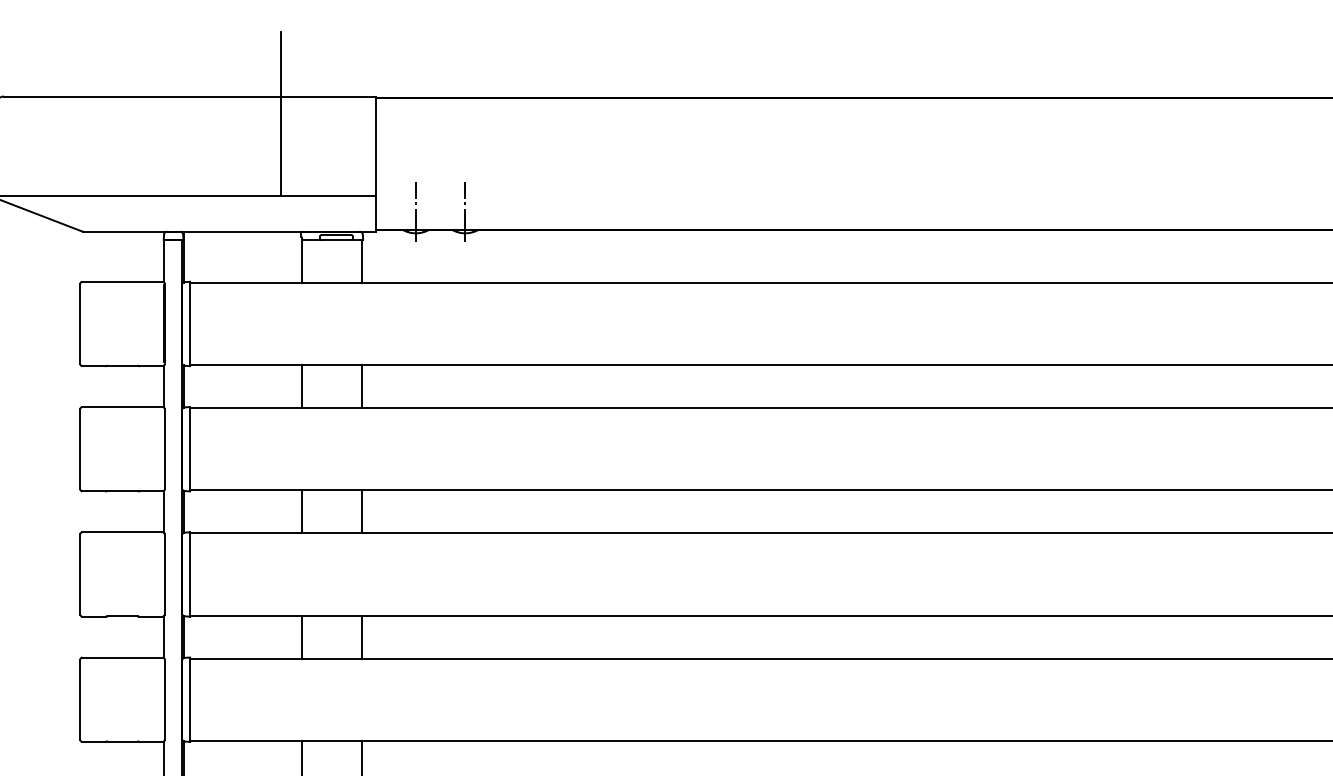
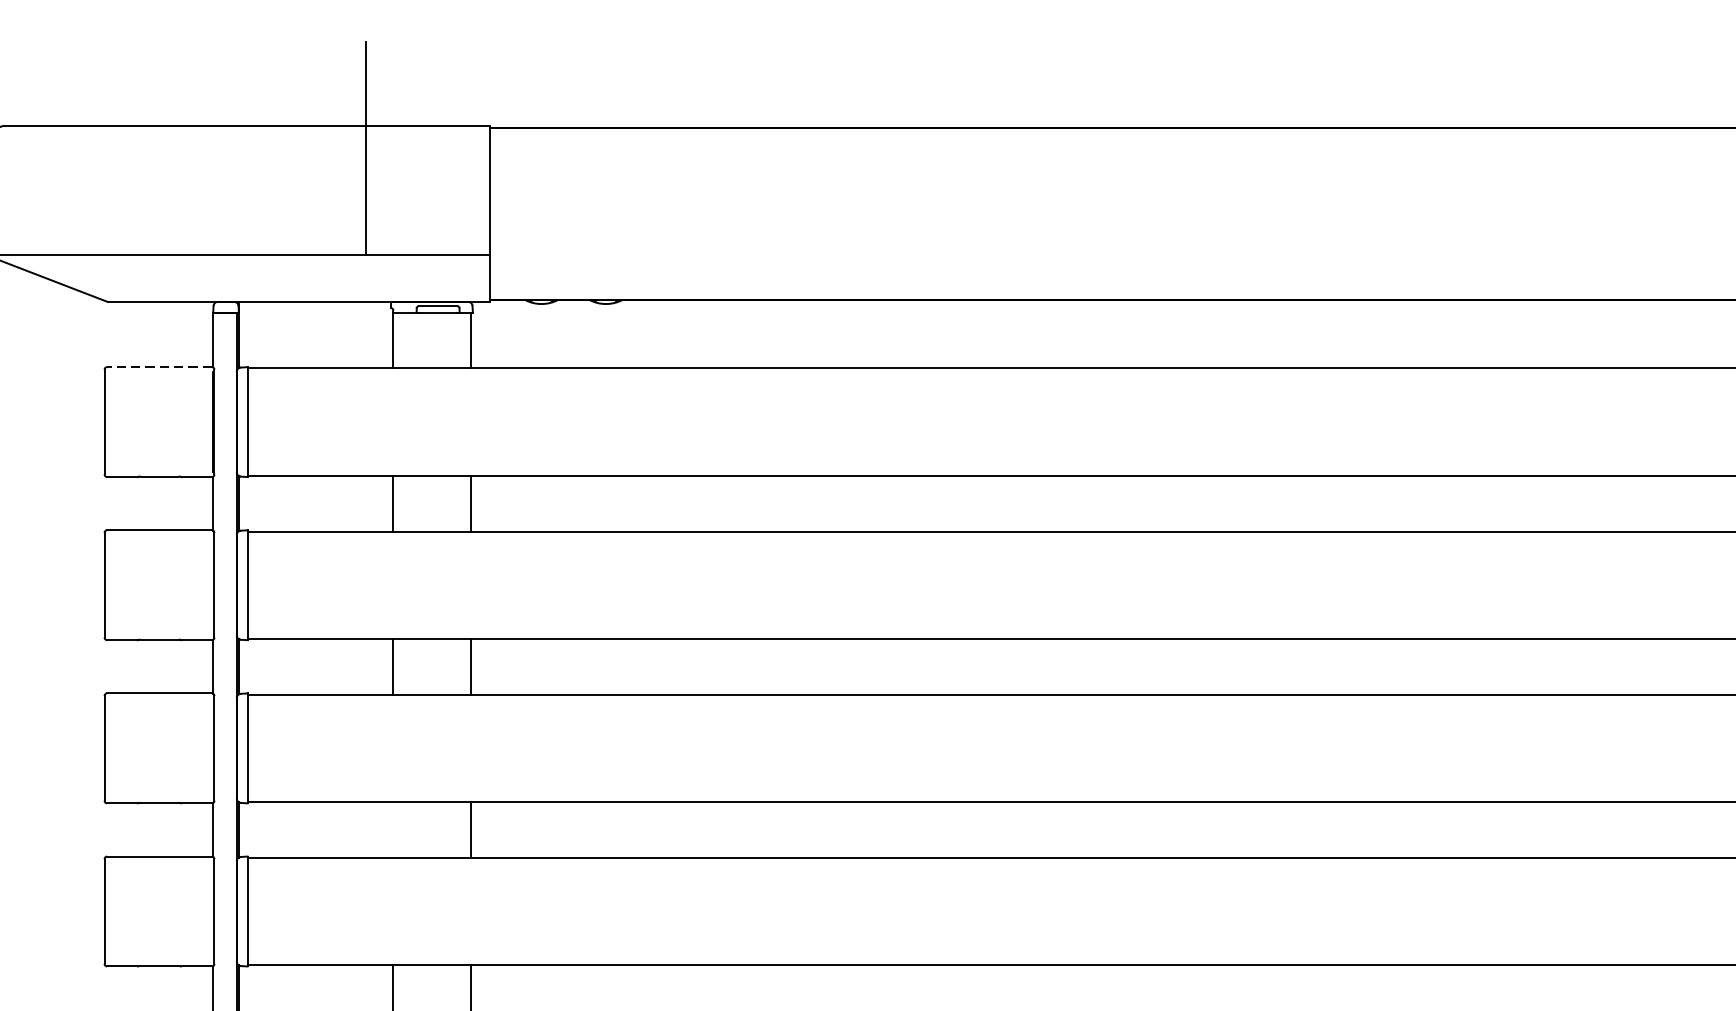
line: (415, 211) -> (541, 275), removed
line: (465, 211) -> (606, 275), removed
line: (122, 281) -> (159, 366), solid -> dashed
line: (302, 636) -> (393, 829), removed

